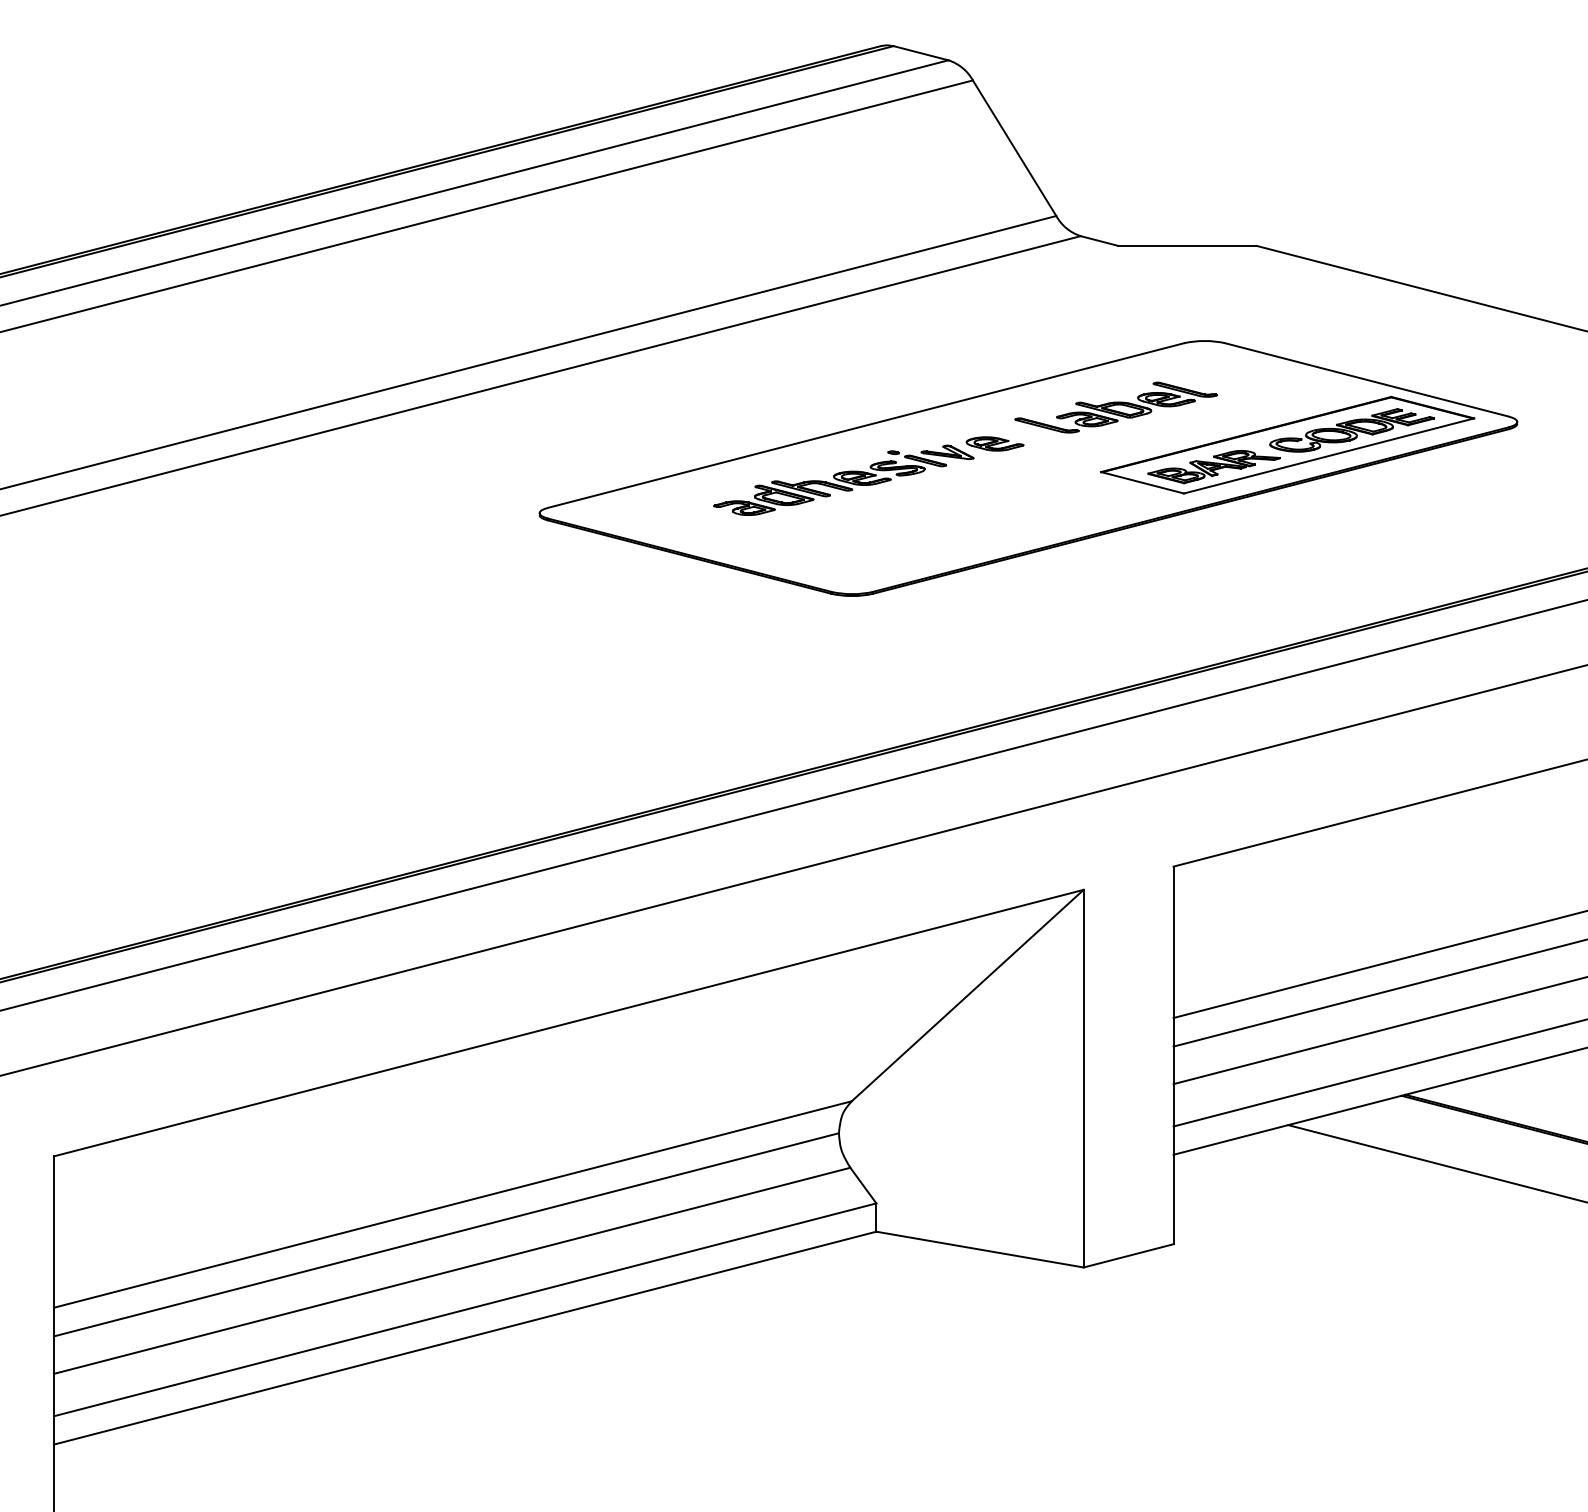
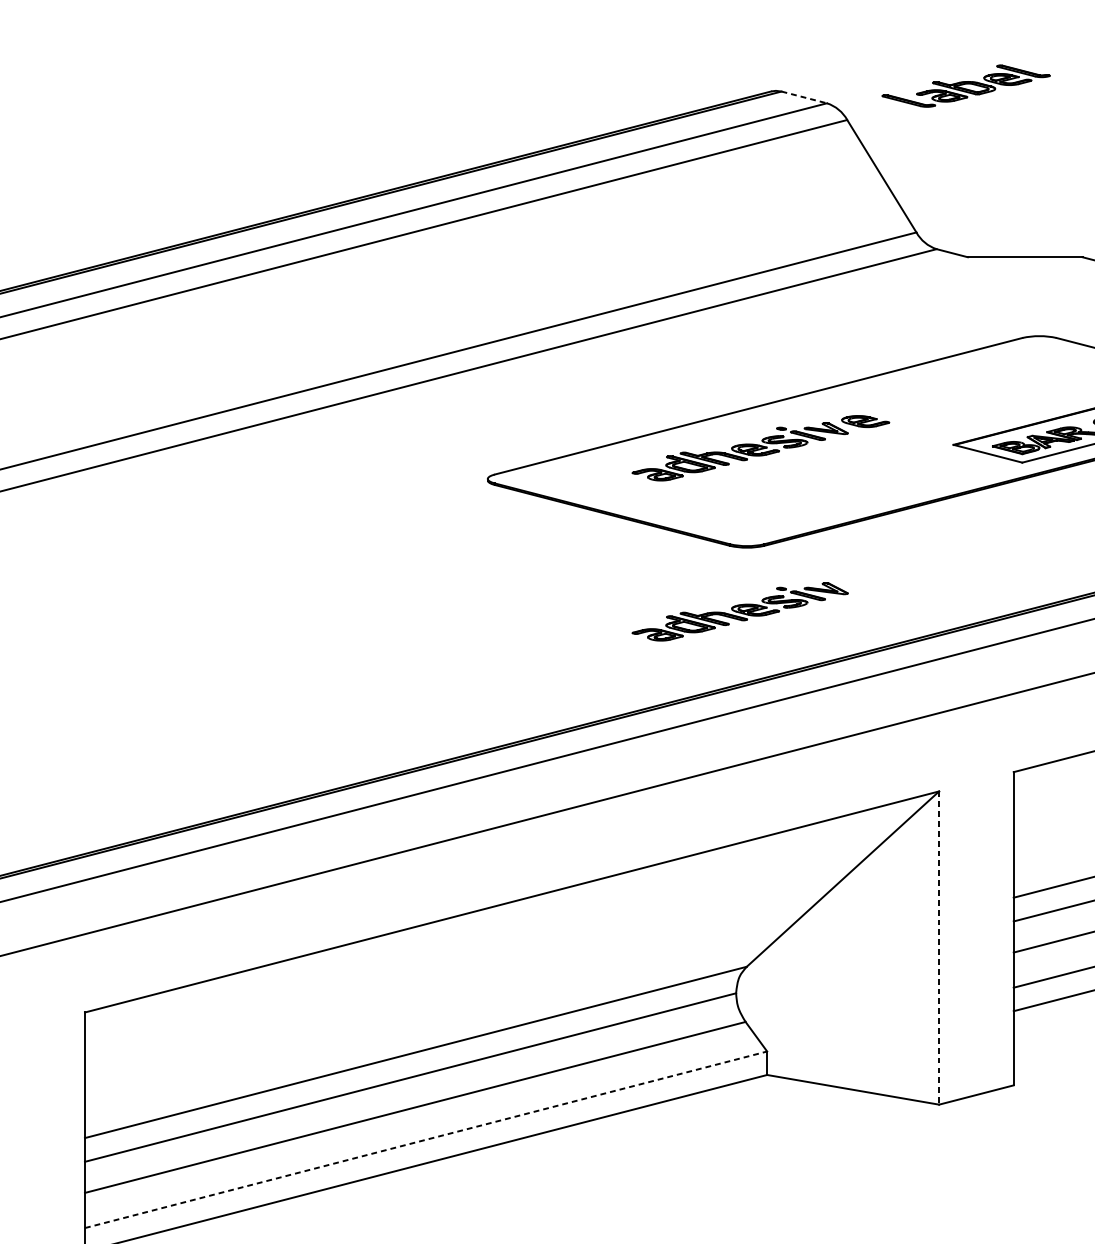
line: (921, 53) -> (804, 97), solid -> dashed
part: (1115, 407) -> (965, 86), moved
part: (843, 672) -> (739, 611), added
line: (1083, 1078) -> (938, 947), solid -> dashed
line: (465, 1309) -> (426, 1139), solid -> dashed

